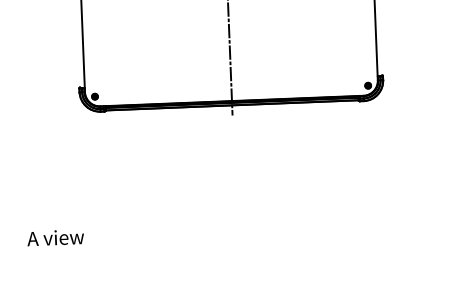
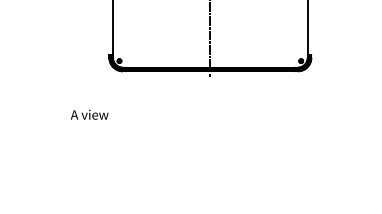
text: (55, 237) -> (89, 114), moved

